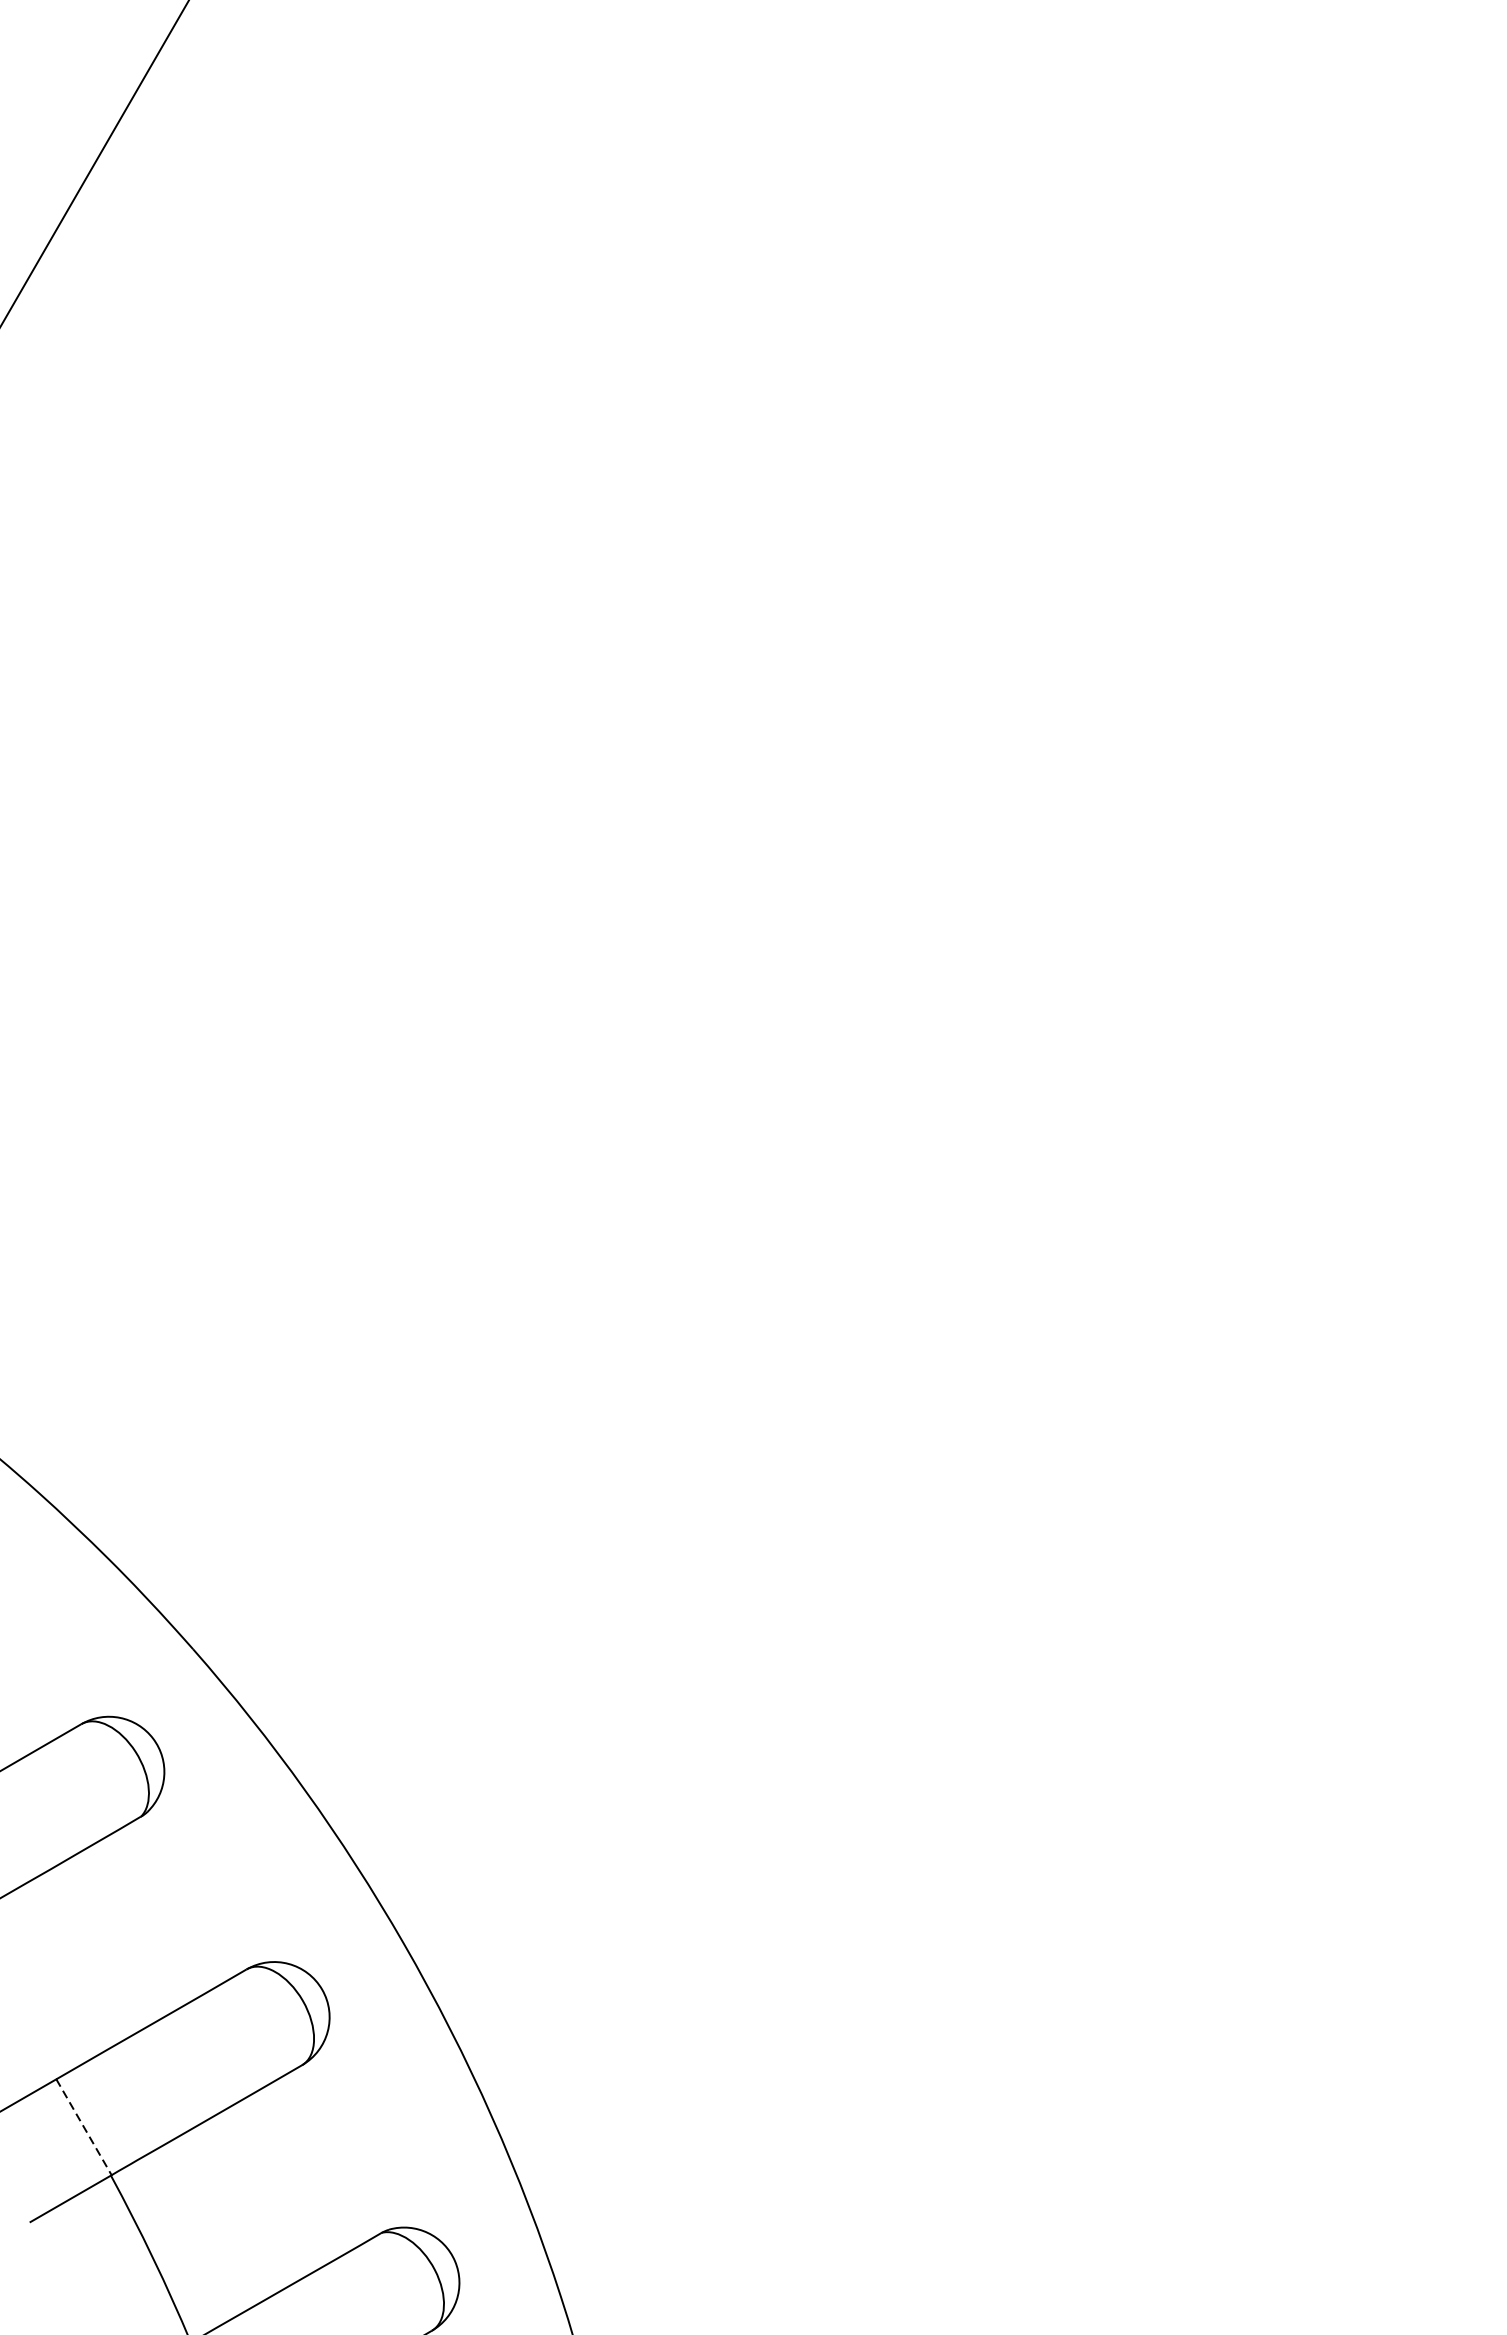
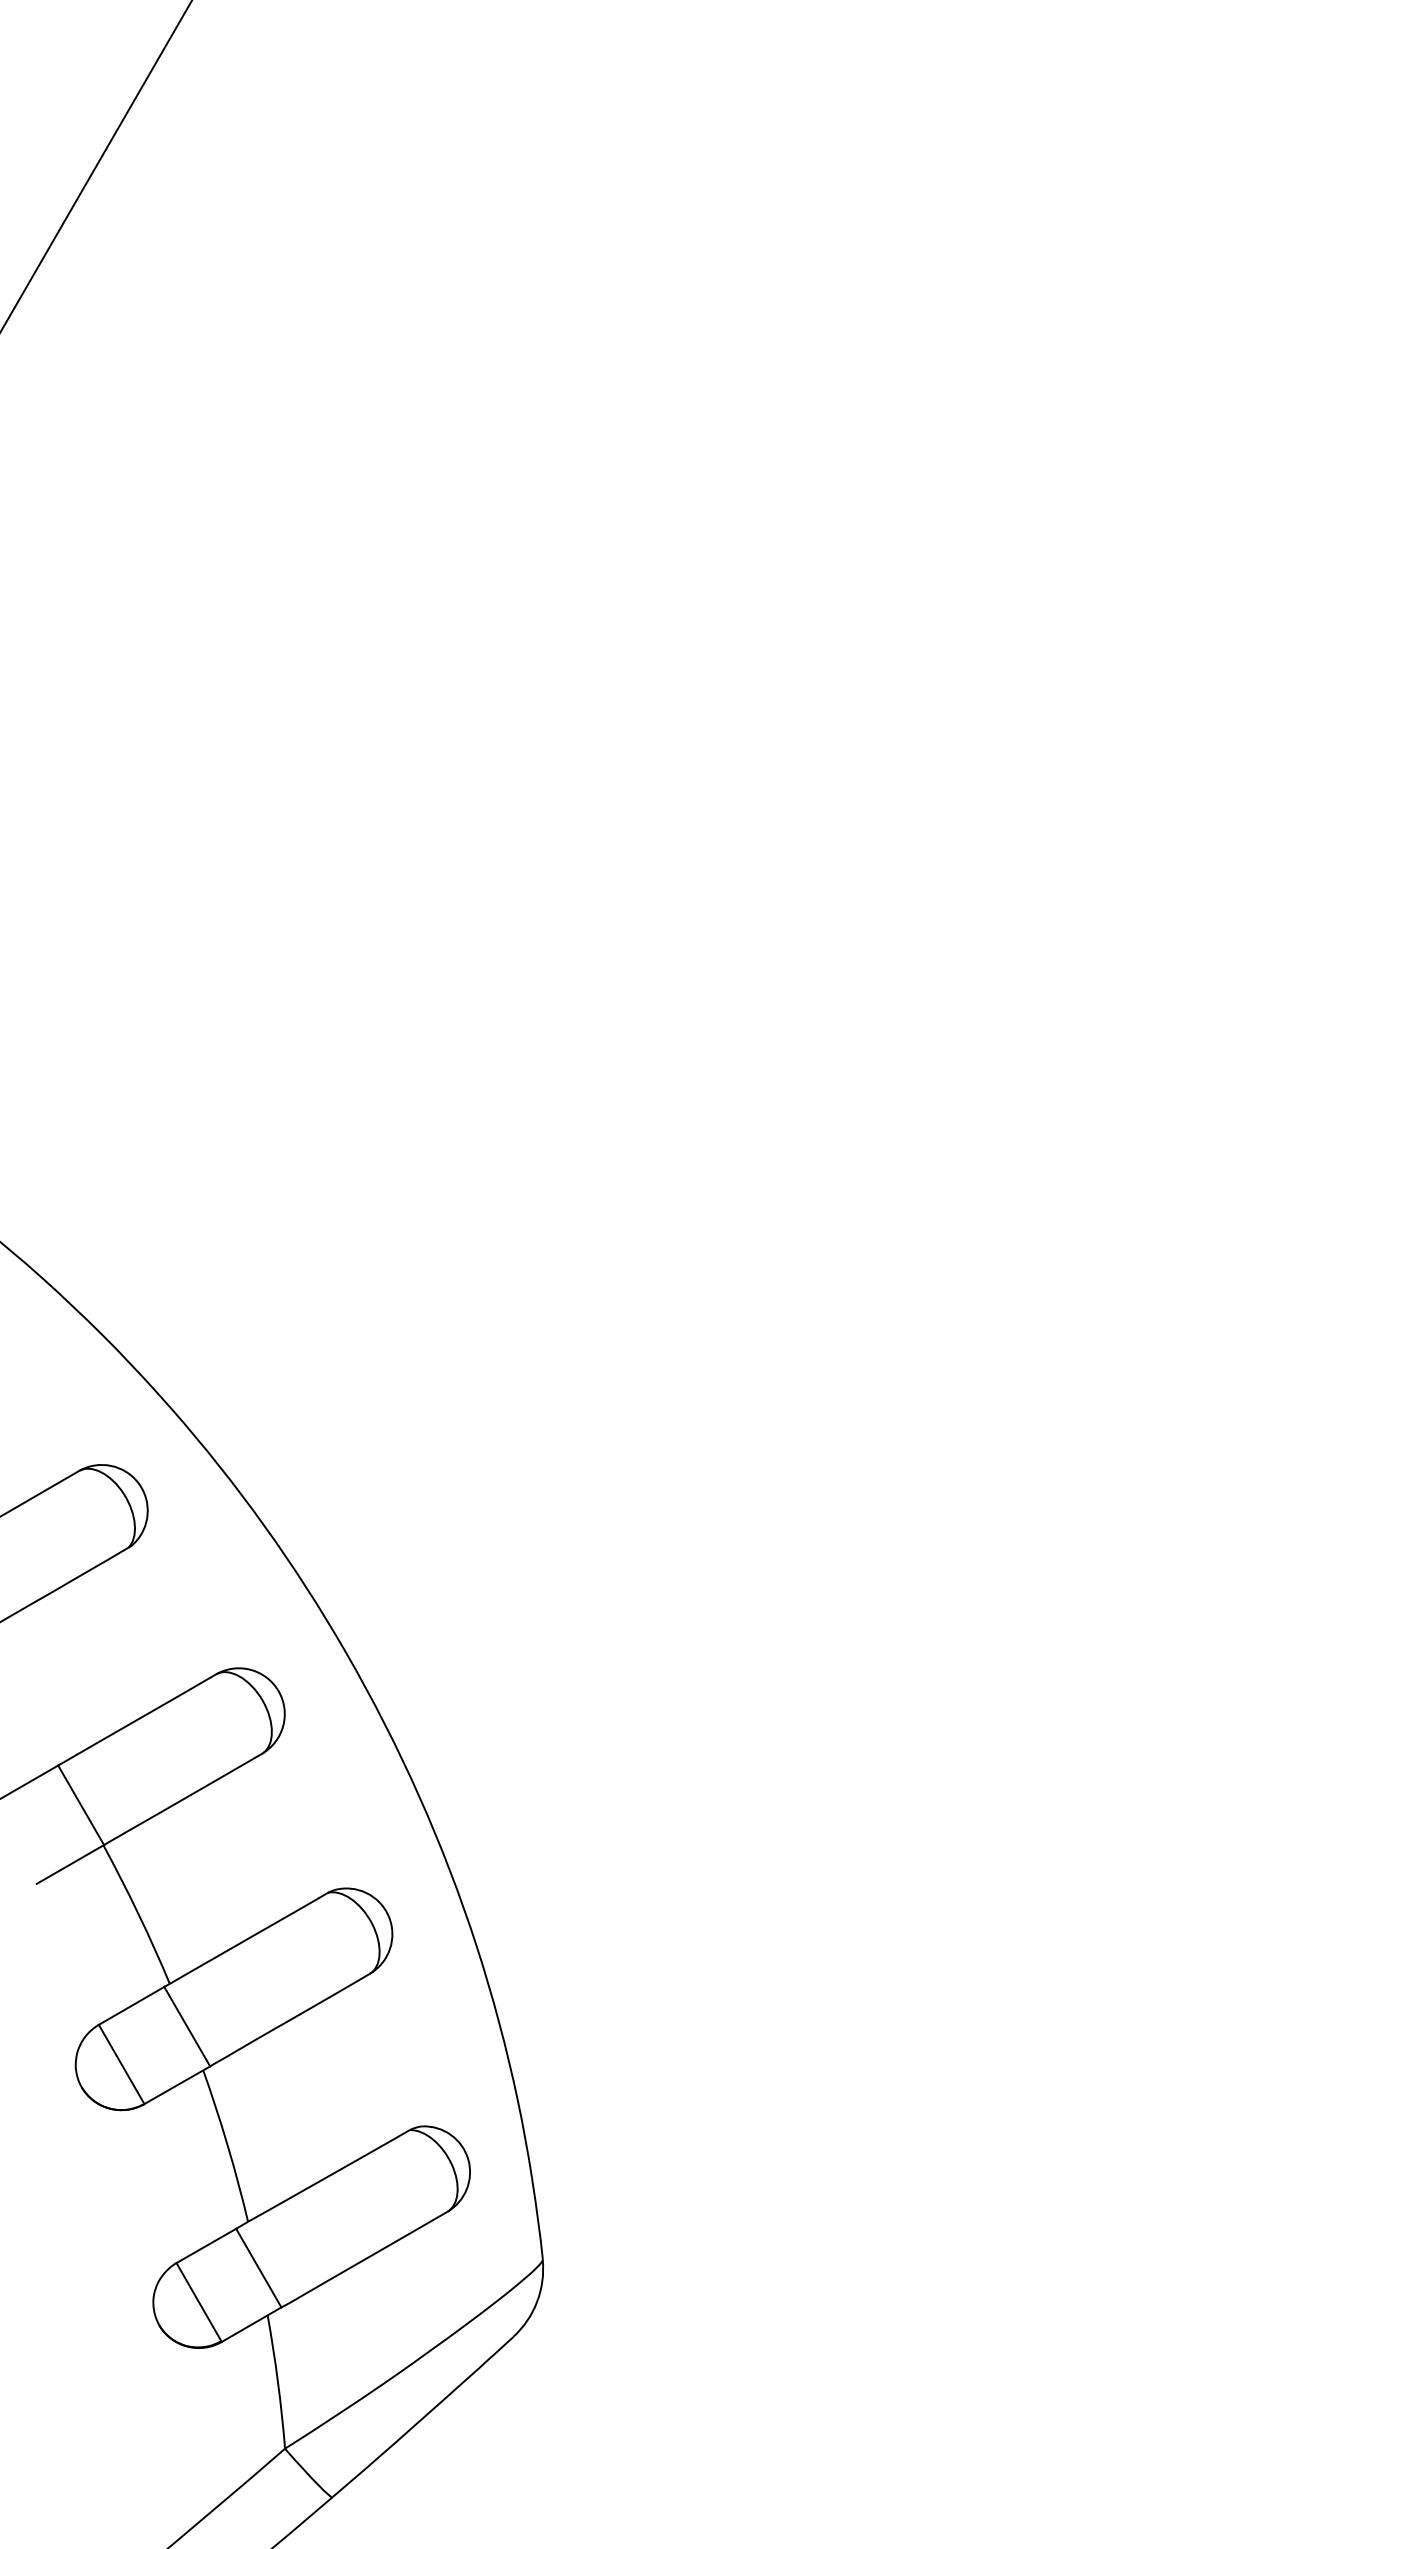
line: (84, 2127) -> (81, 1805), dashed -> solid

